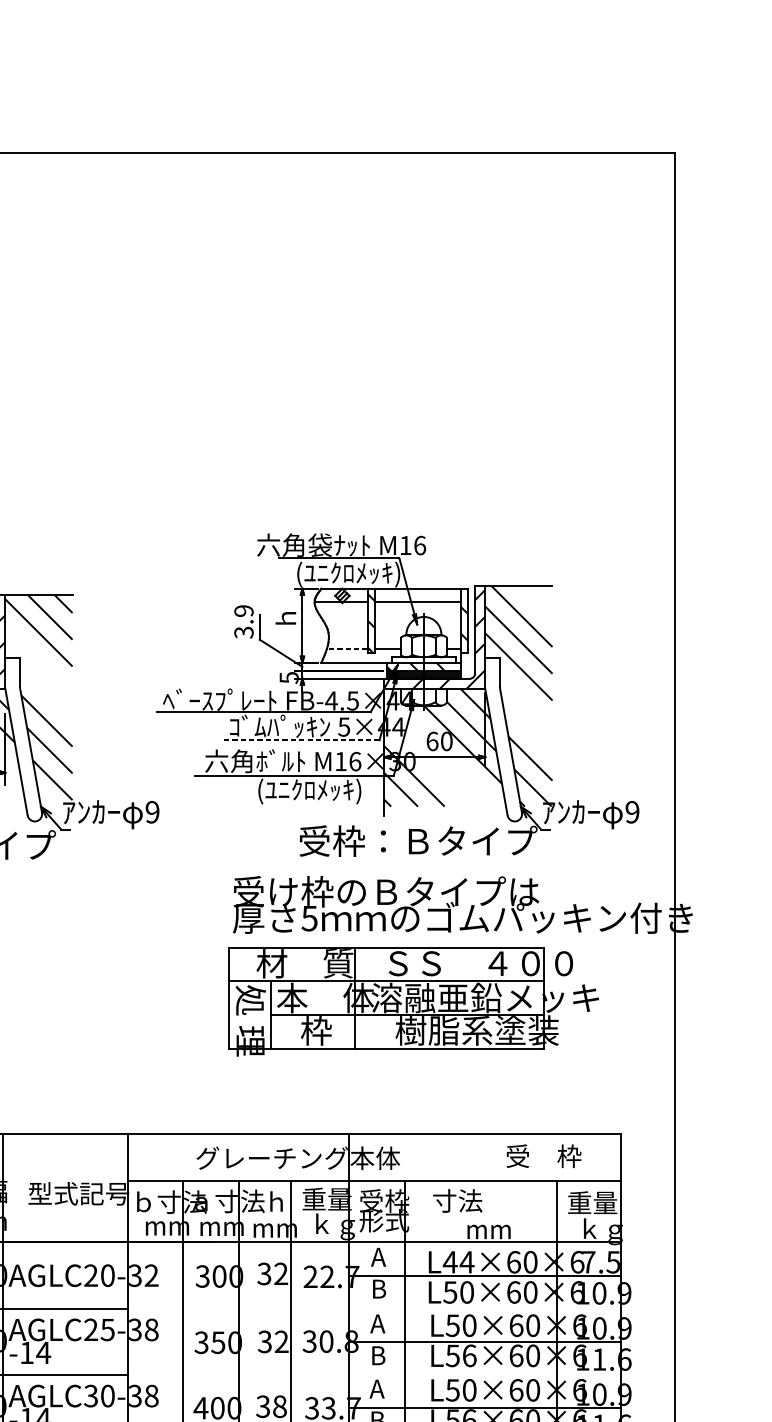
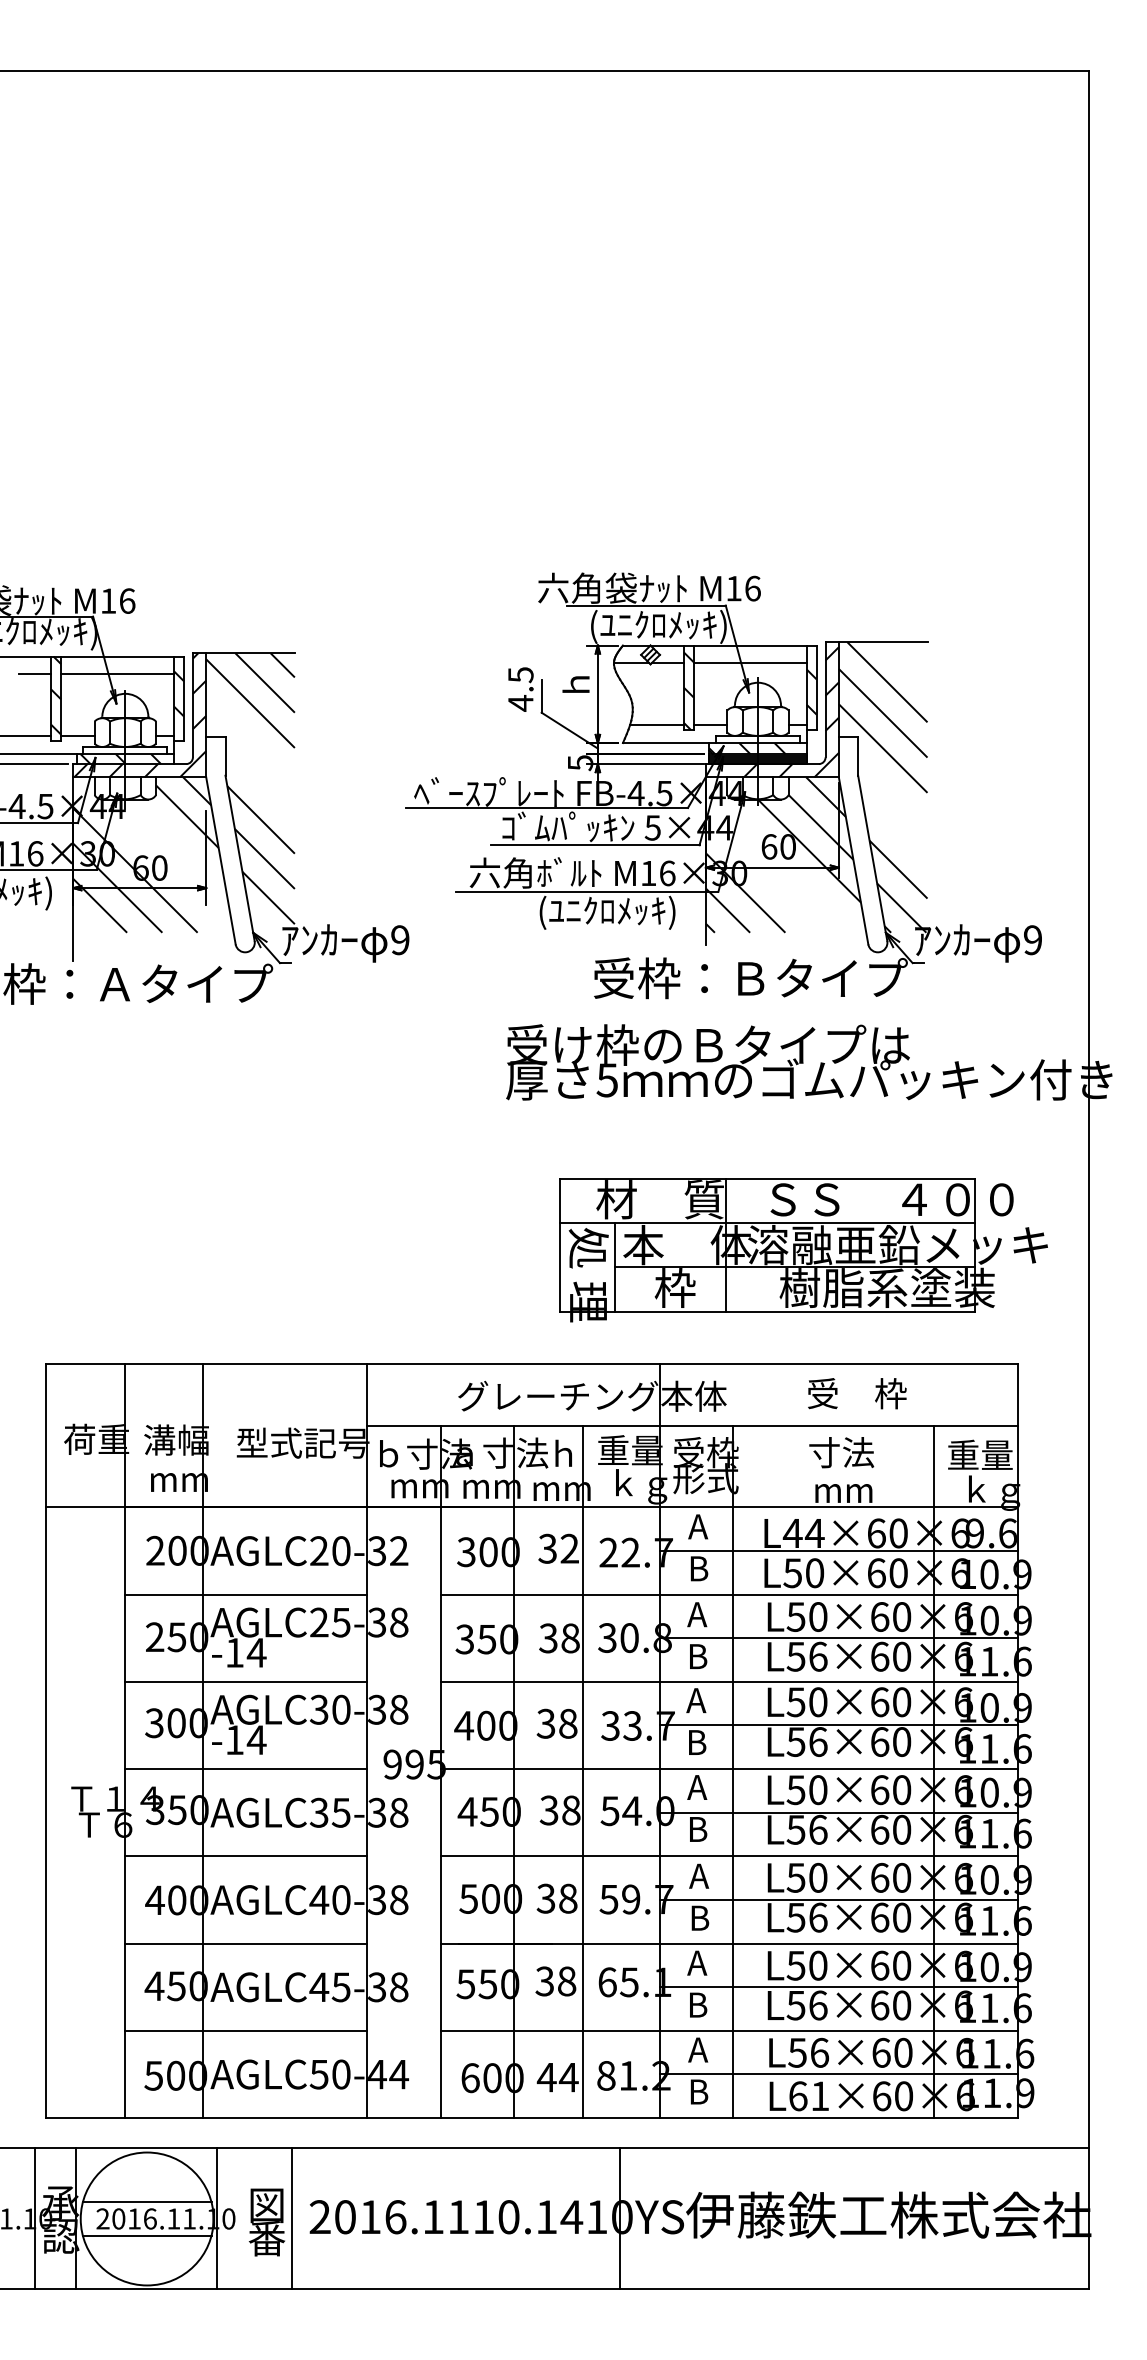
text: (243, 622) -> (520, 689), 3.9 -> 4.5
line: (346, 649) -> (656, 725), dashed -> solid
line: (300, 740) -> (595, 845), dashed -> solid
part: (413, 1002) -> (803, 1250), moved
text: (544, 1156) -> (857, 1393), moved
text: (457, 1200) -> (841, 1452), moved
text: (600, 1262) -> (990, 1533), 7.5 -> 9.6
line: (402, 1308) -> (729, 1594), added
text: (281, 1341) -> (570, 1638), 32 -> 38
line: (402, 1374) -> (729, 1681), added

